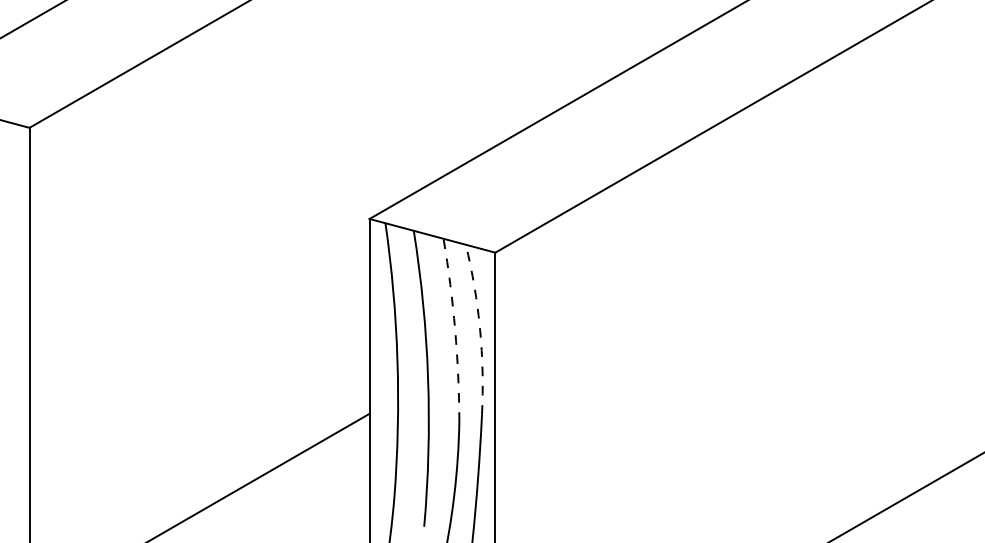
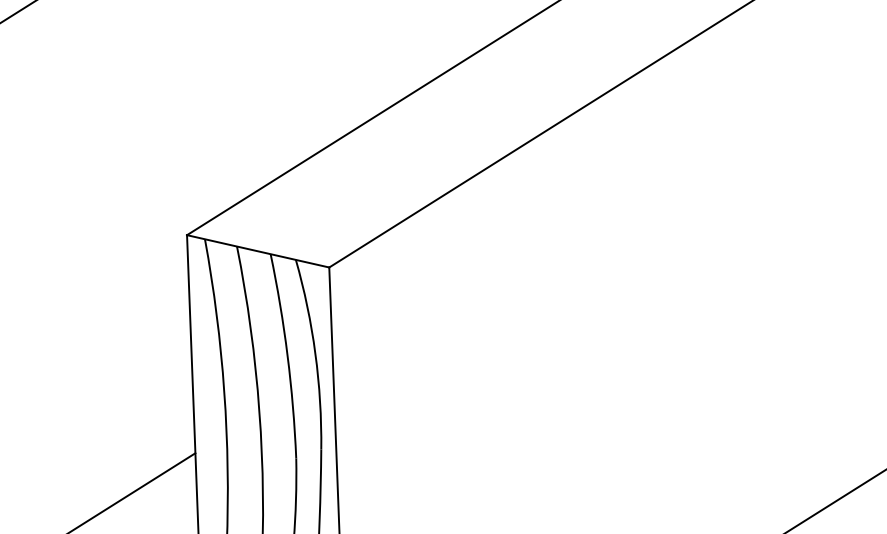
arc: (480, 329) -> (315, 354), dashed -> solid
arc: (455, 330) -> (287, 356), dashed -> solid

